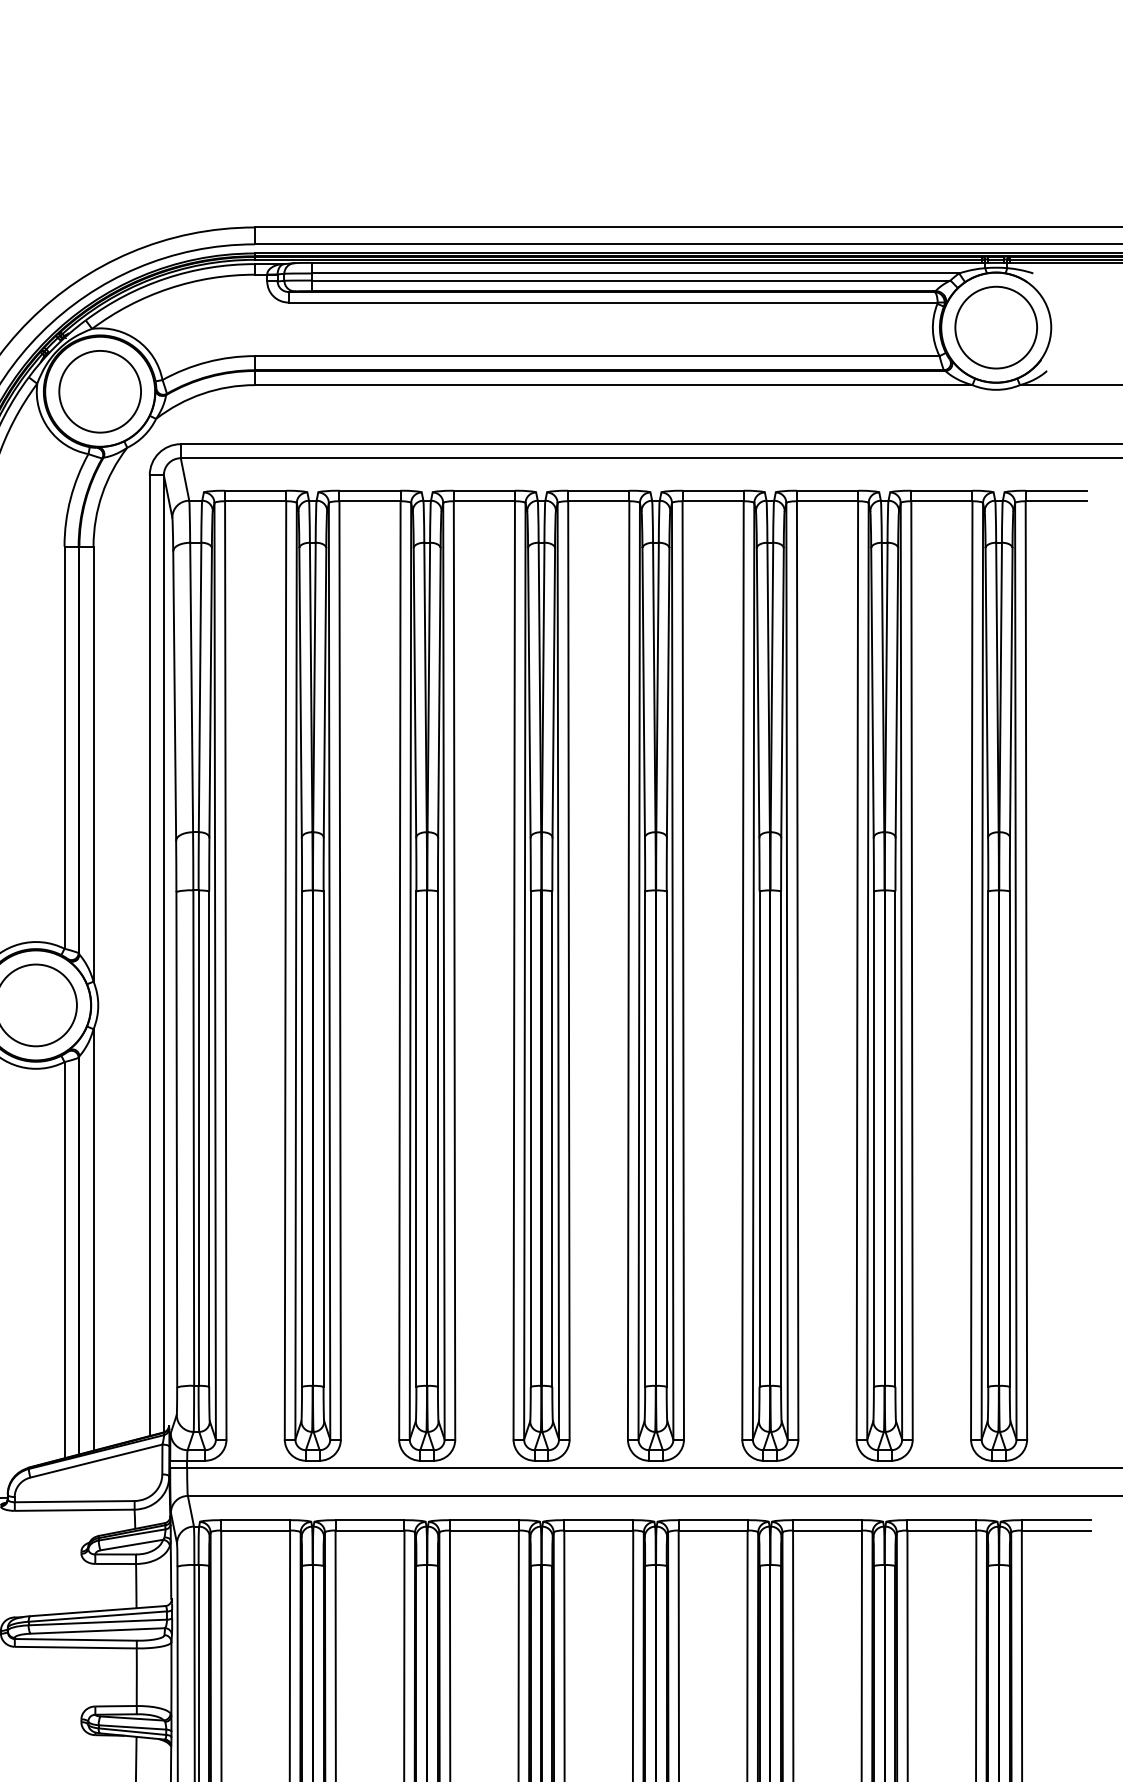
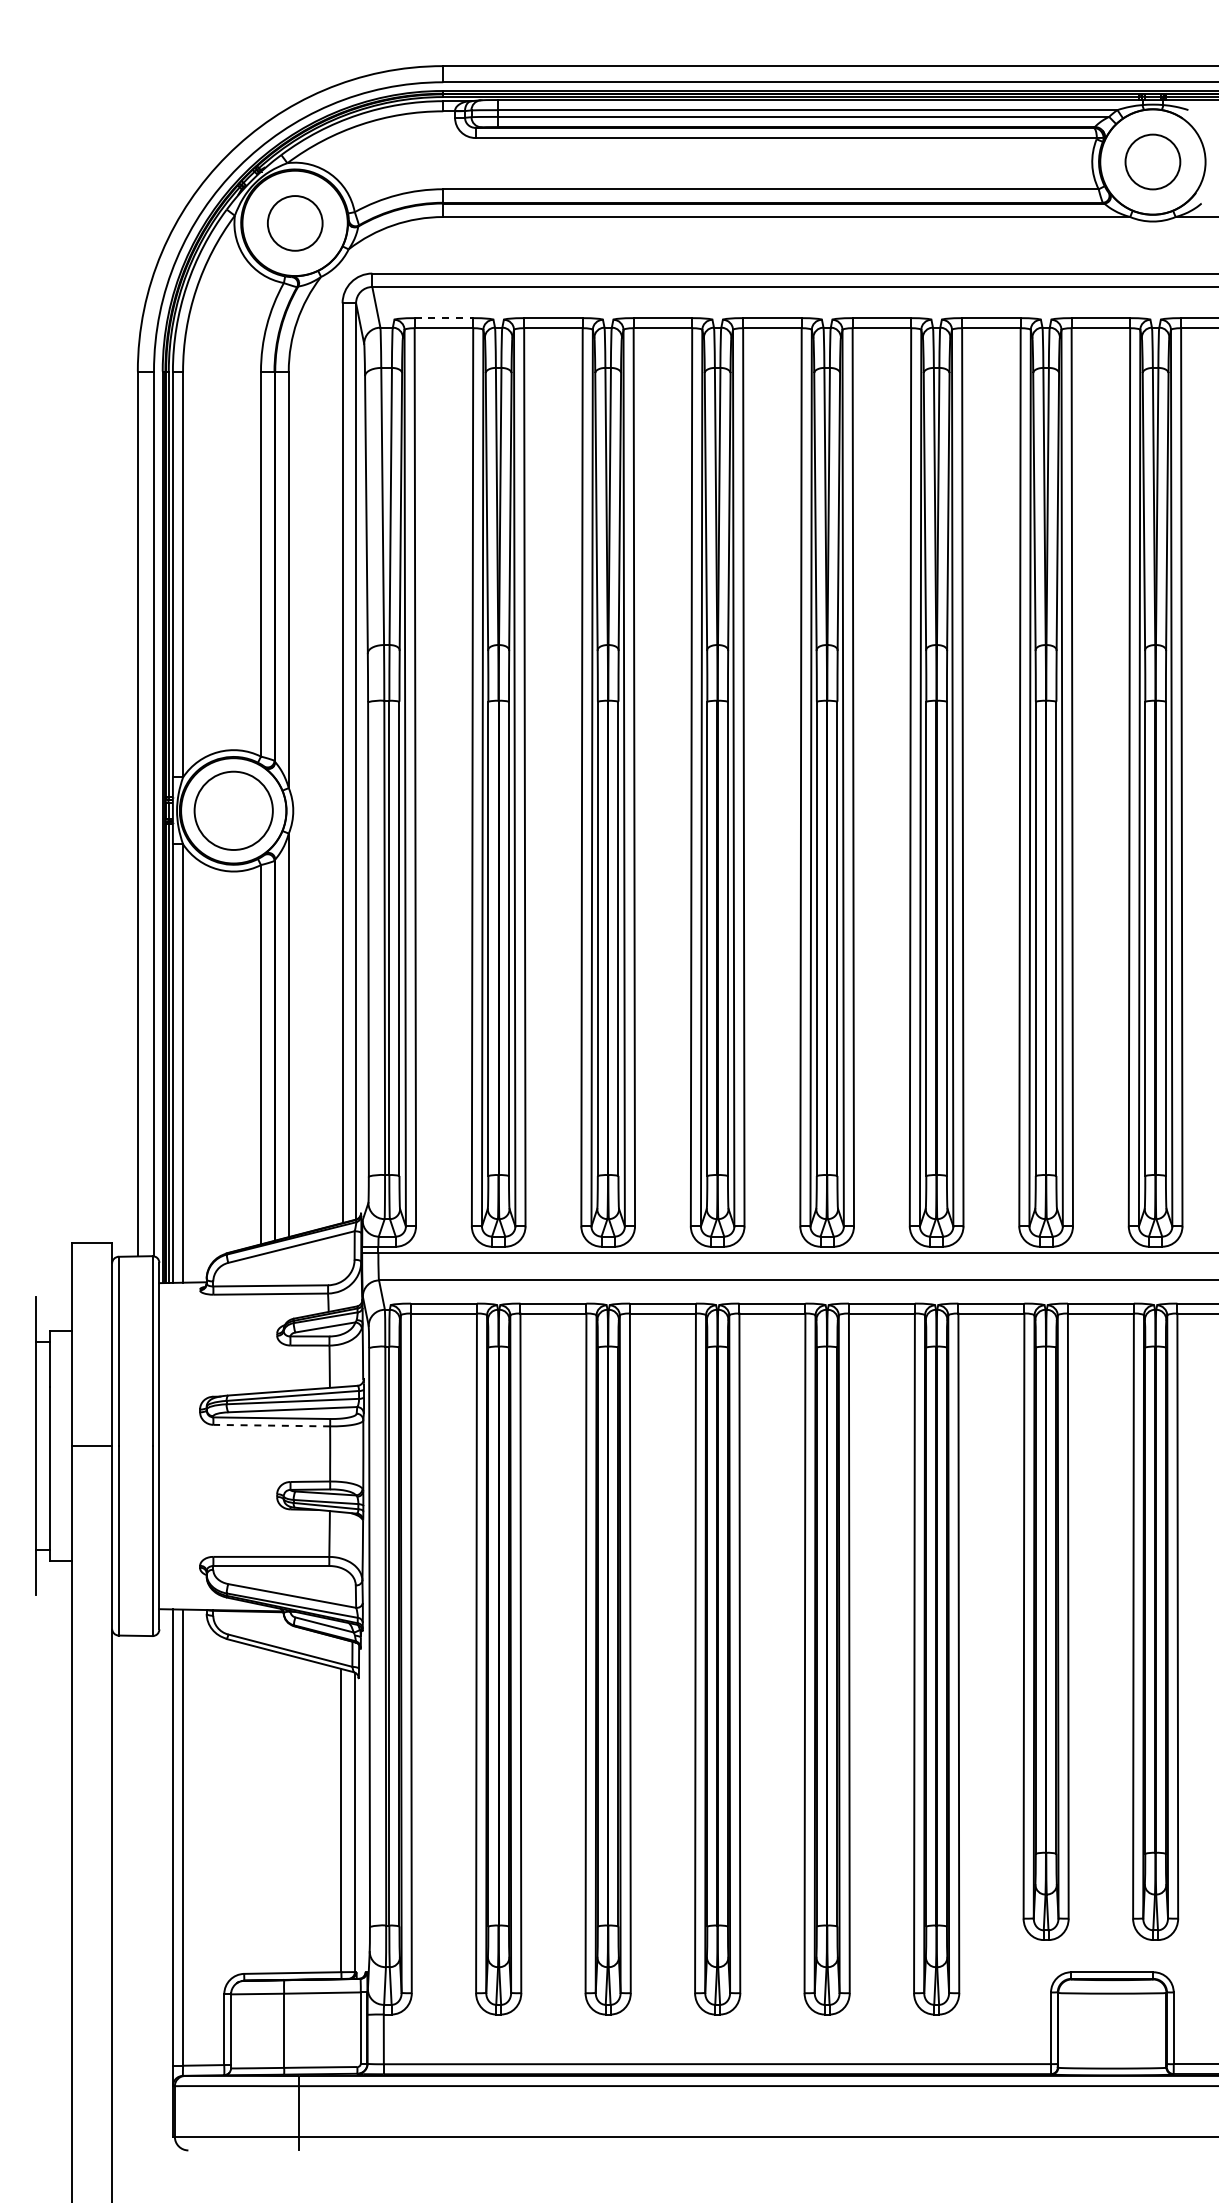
circle: (995, 327) -> (1152, 161), size x0.7
circle: (100, 391) -> (295, 223), size x0.7
line: (256, 491) -> (444, 318), solid -> dashed
line: (75, 1647) -> (271, 1425), solid -> dashed

